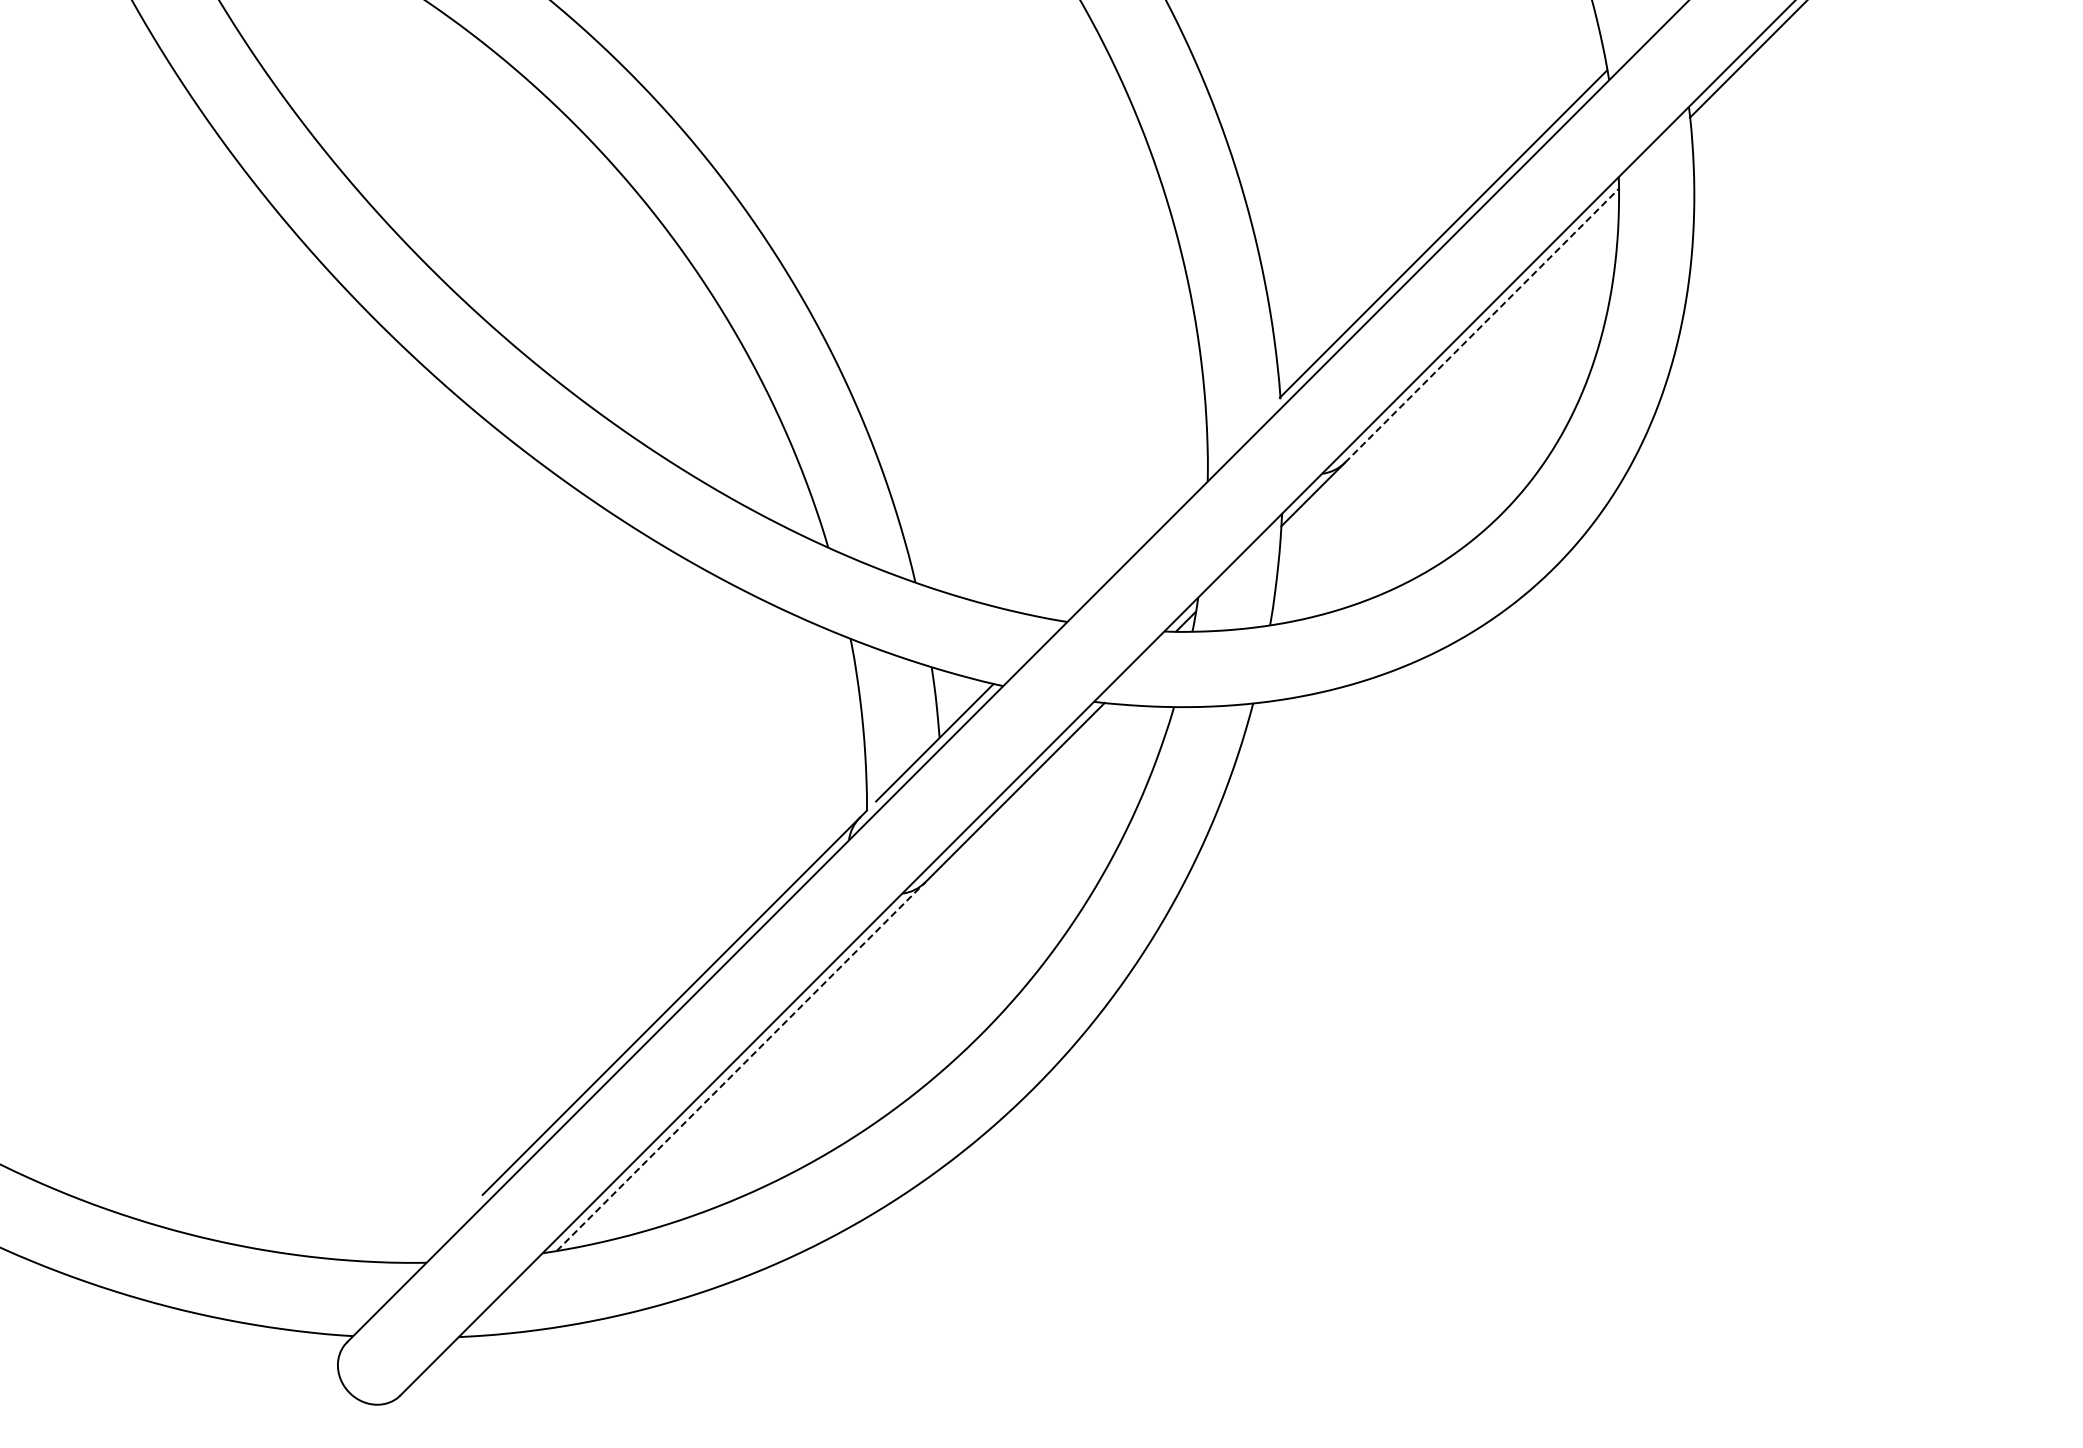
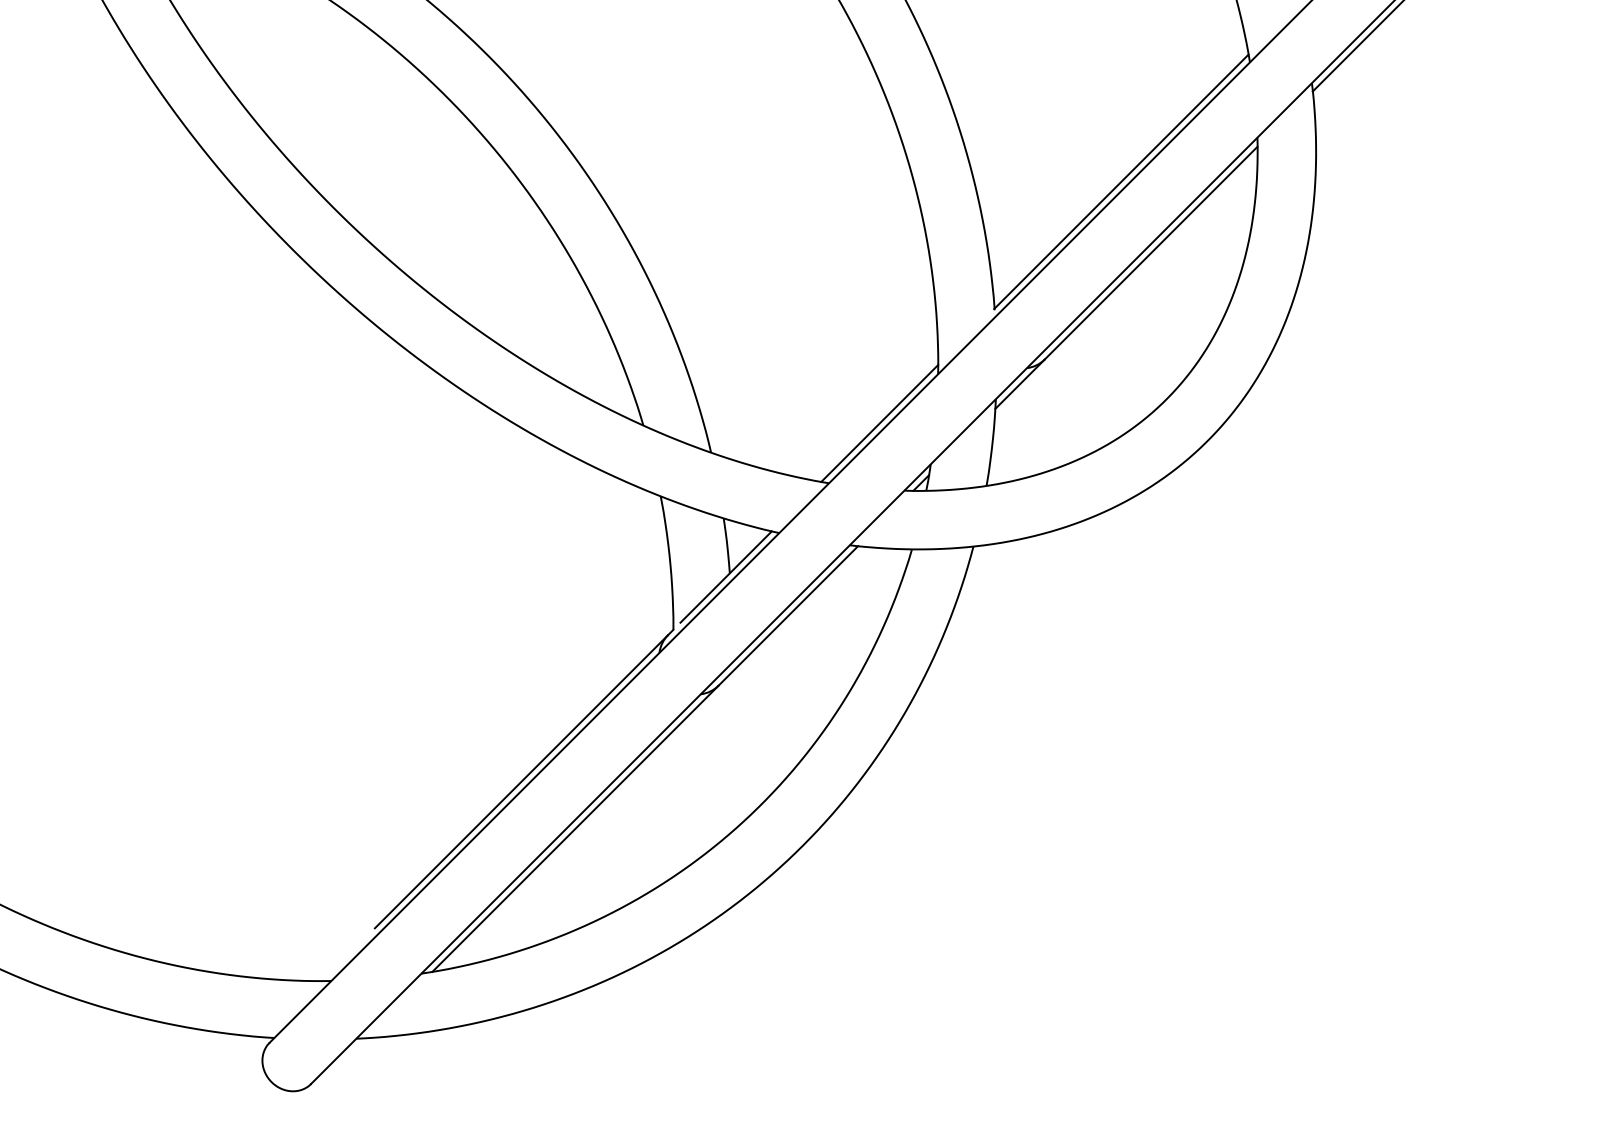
line: (1481, 325) -> (1150, 252), dashed -> solid
line: (1132, 544) -> (879, 423), added
line: (741, 1066) -> (575, 828), dashed -> solid

